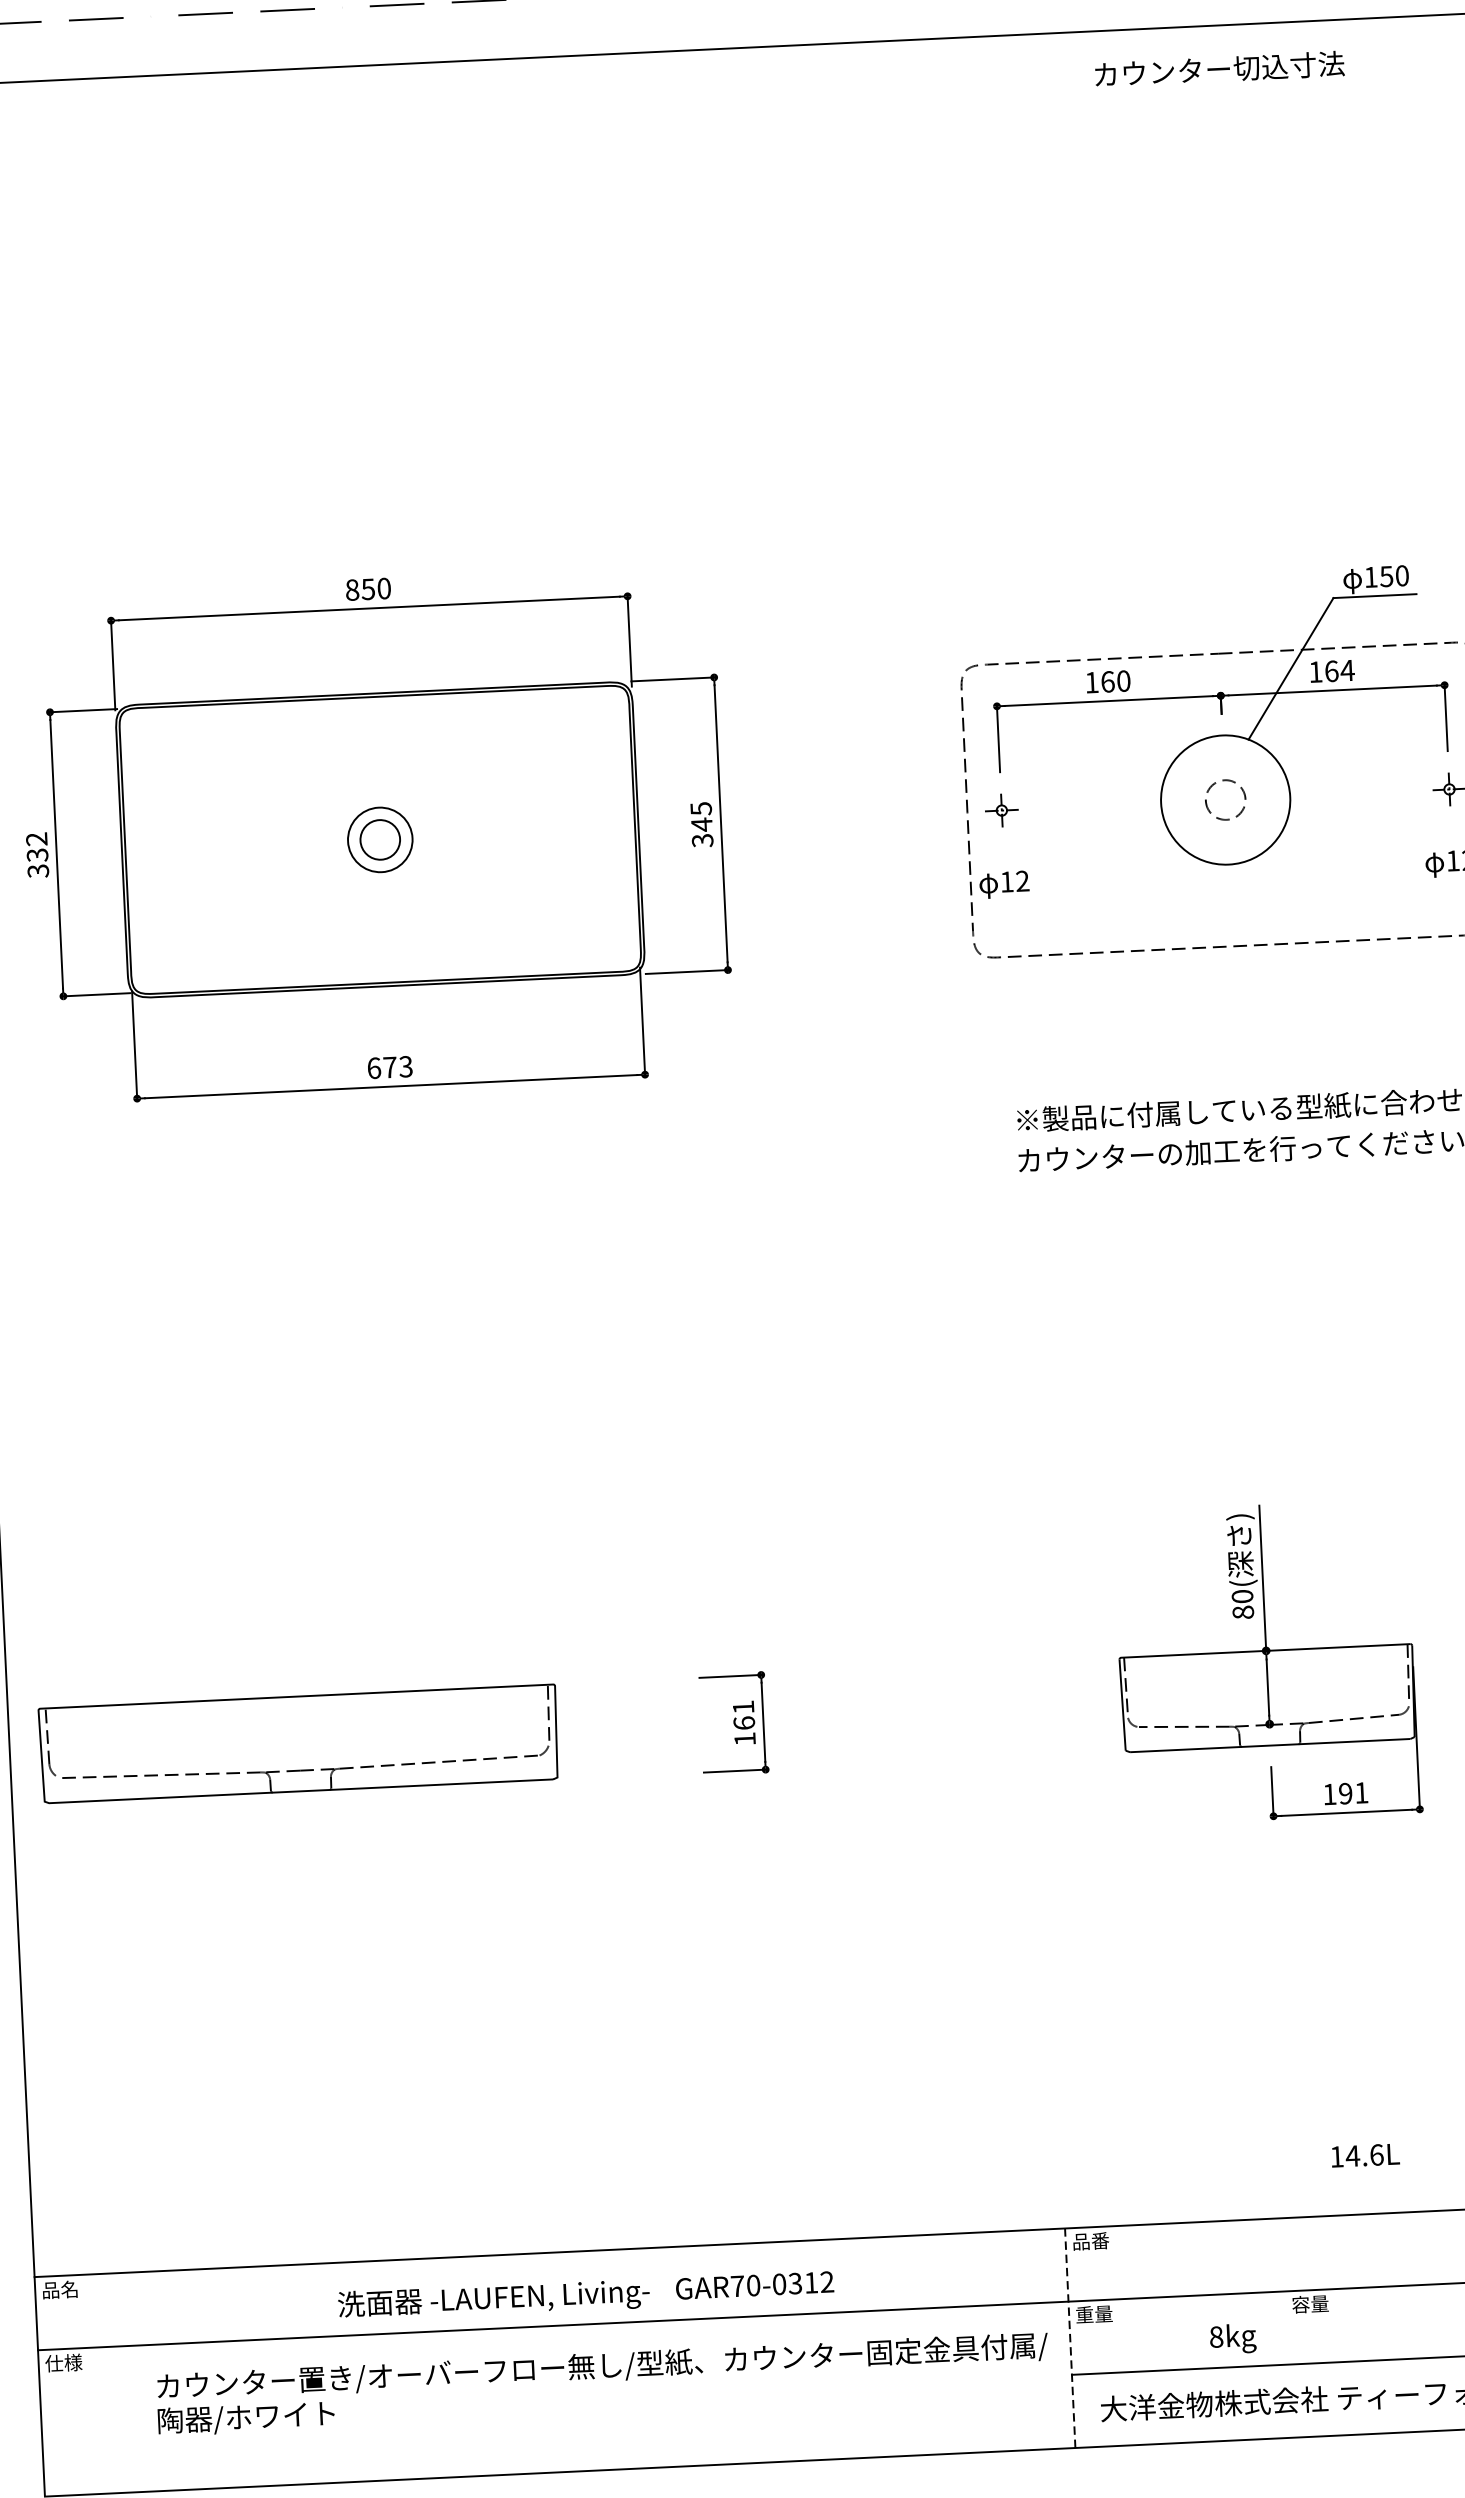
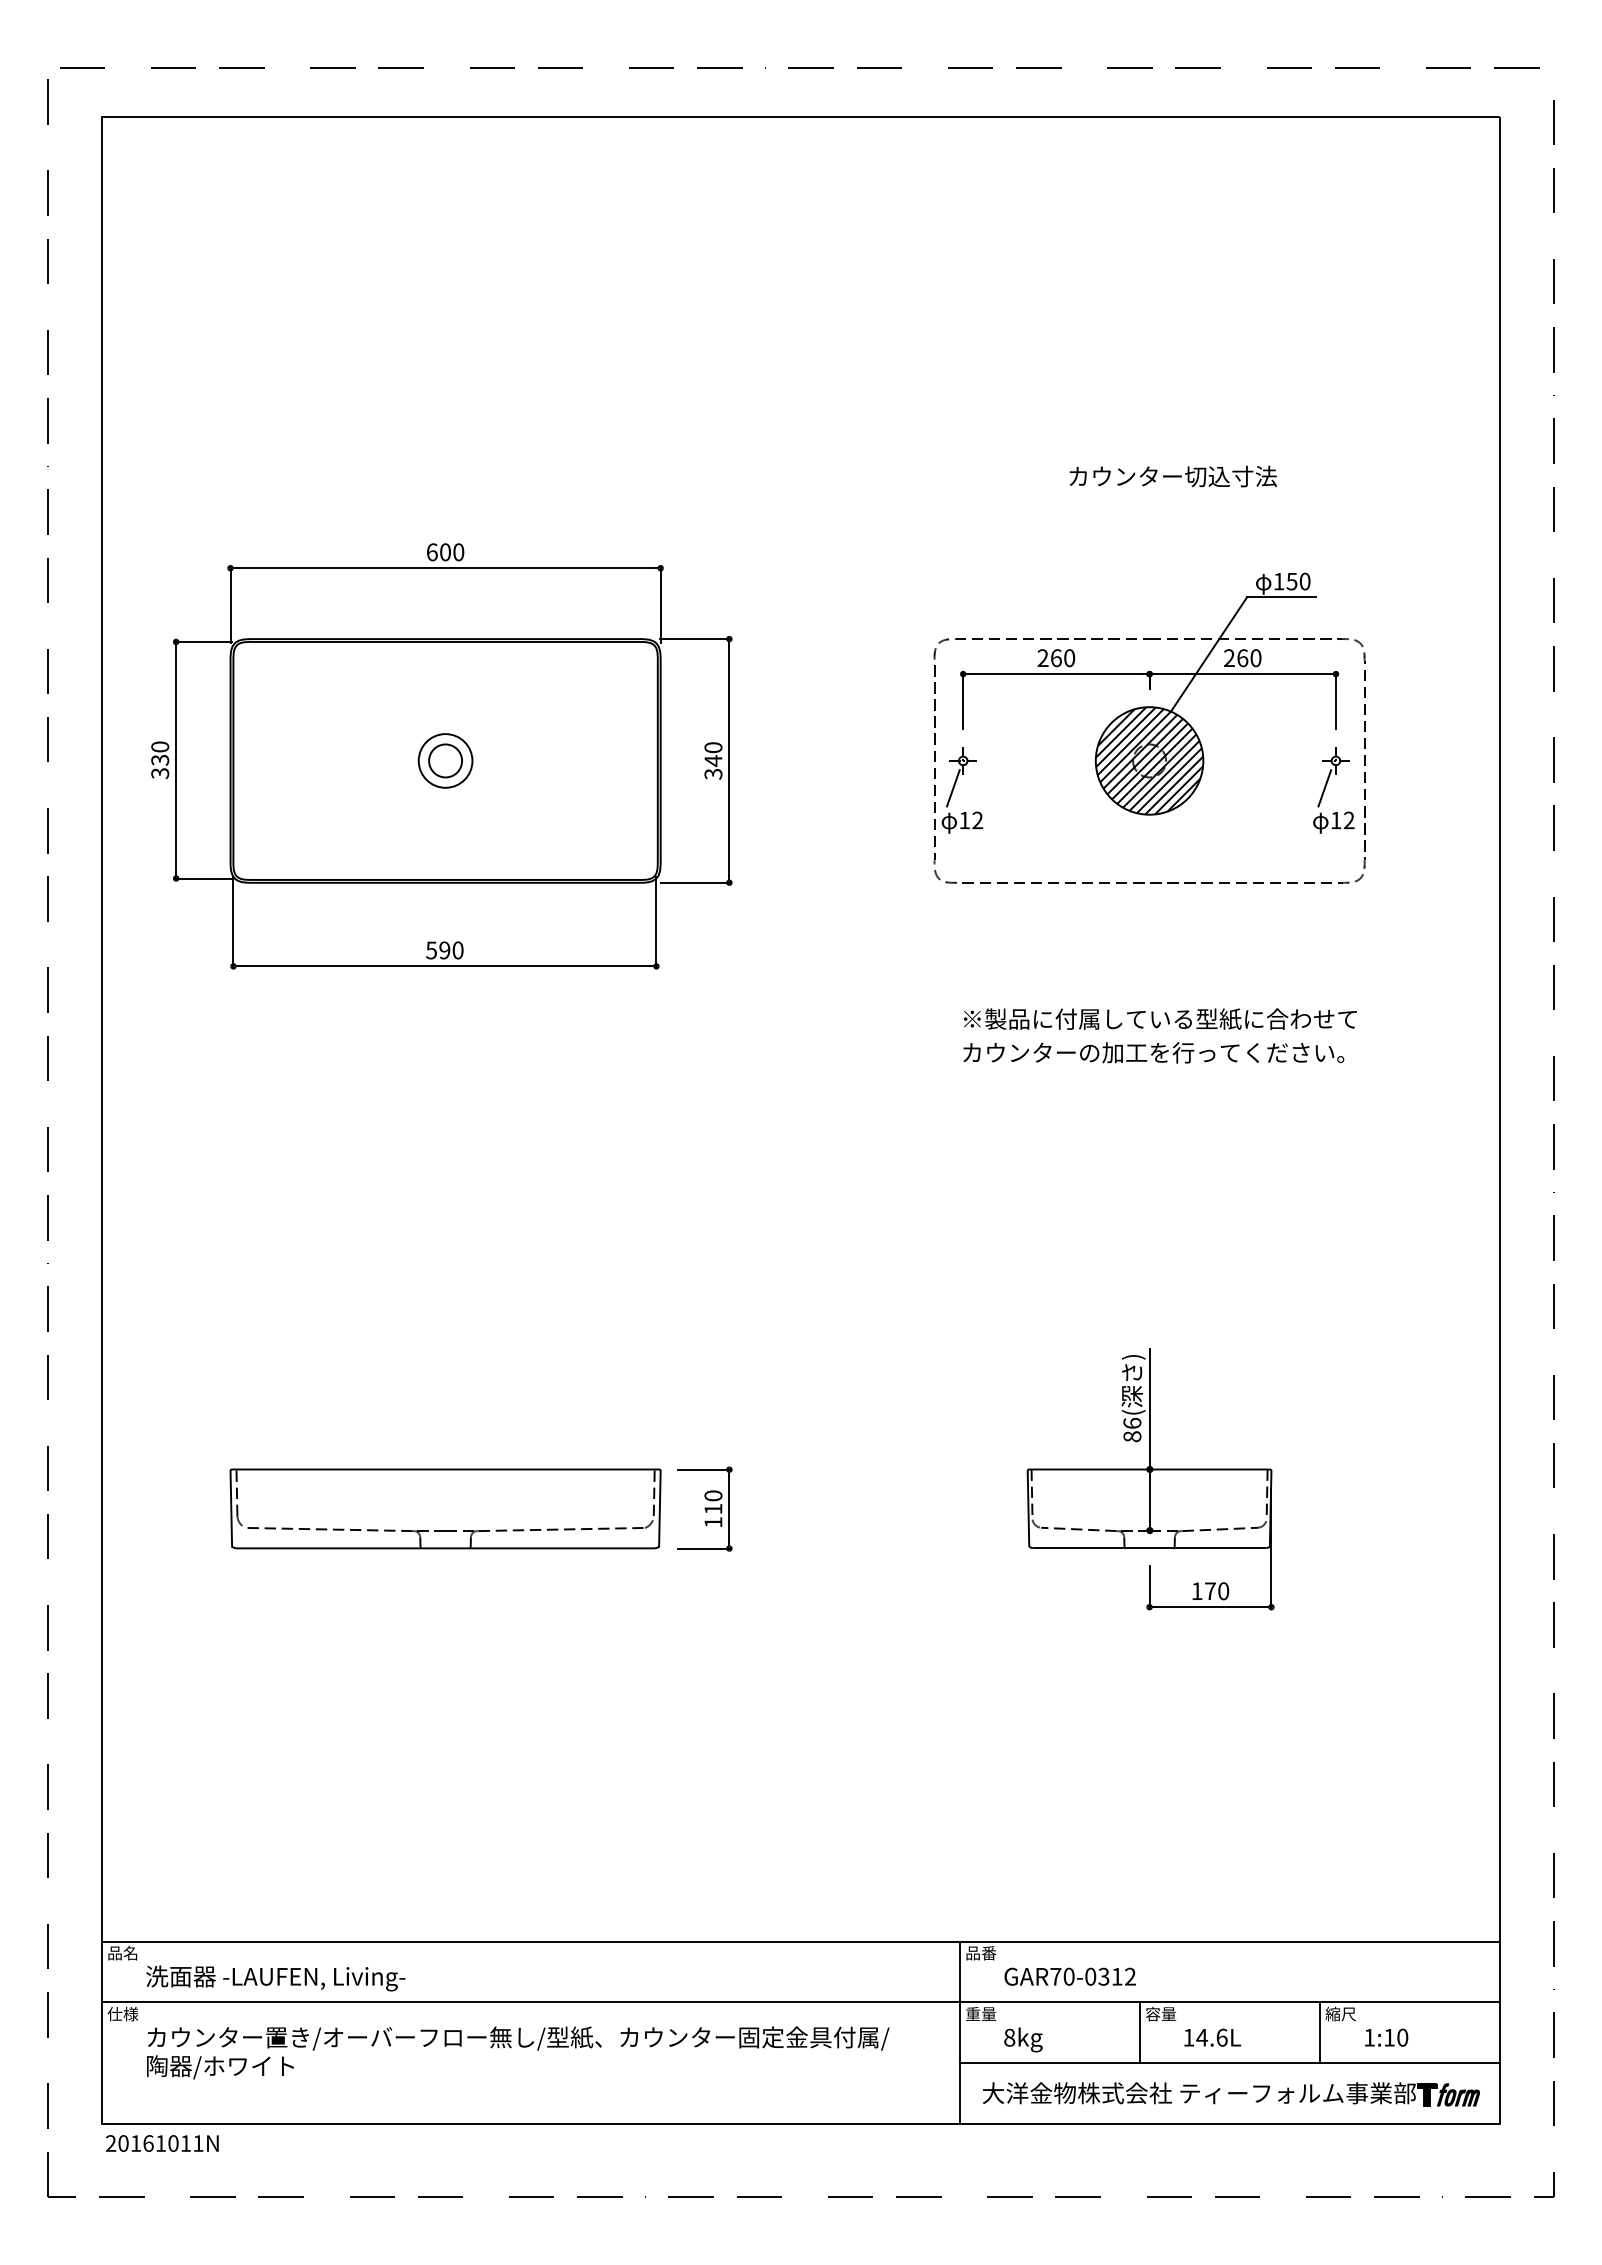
text: (1218, 69) -> (1172, 476), moved
text: (359, 589) -> (438, 552), 850 -> 600
text: (1331, 671) -> (1242, 658), 164 -> 260
text: (1091, 681) -> (1042, 657), 160 -> 260
hatch: (1225, 799) -> (1149, 760), added
text: (701, 808) -> (713, 747), 345 -> 340
line: (1437, 823) -> (1324, 788), added
text: (37, 838) -> (160, 746), 332 -> 330
line: (991, 844) -> (953, 788), added
text: (389, 1067) -> (444, 950), 673 -> 590
text: (1242, 1595) -> (1132, 1422), 80( -> 86(
text: (744, 1715) -> (713, 1502), 161 -> 110
part: (298, 1743) -> (445, 1508), moved
text: (1354, 1793) -> (1217, 1591), 191 -> 170
text: (1365, 2155) -> (1212, 2037), moved
text: (754, 2285) -> (1069, 1976), moved
text: (493, 2299) -> (275, 1978), moved
line: (1286, 2327) -> (1140, 2032), added
line: (1070, 2337) -> (960, 2032), dashed -> solid
text: (1233, 2338) -> (1023, 2039), moved
text: (603, 2383) -> (518, 2052), moved

